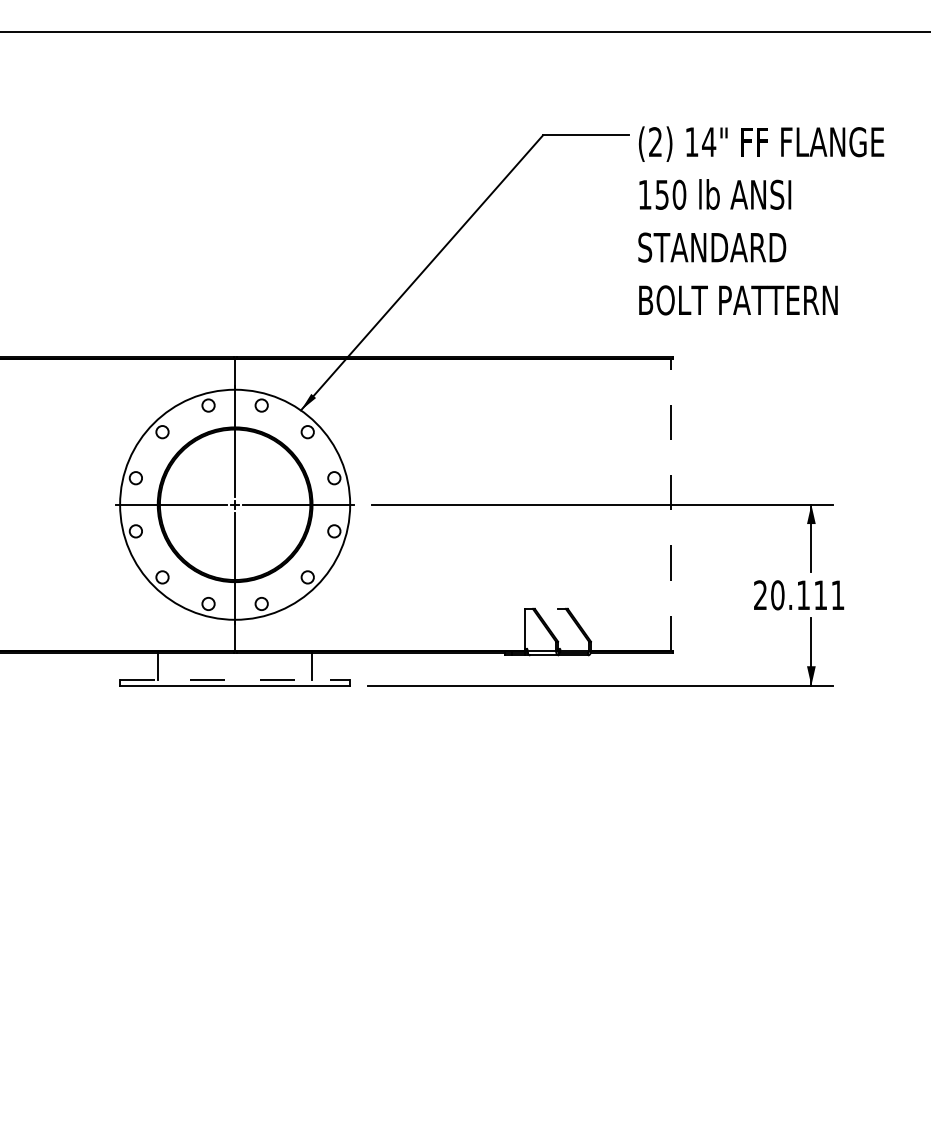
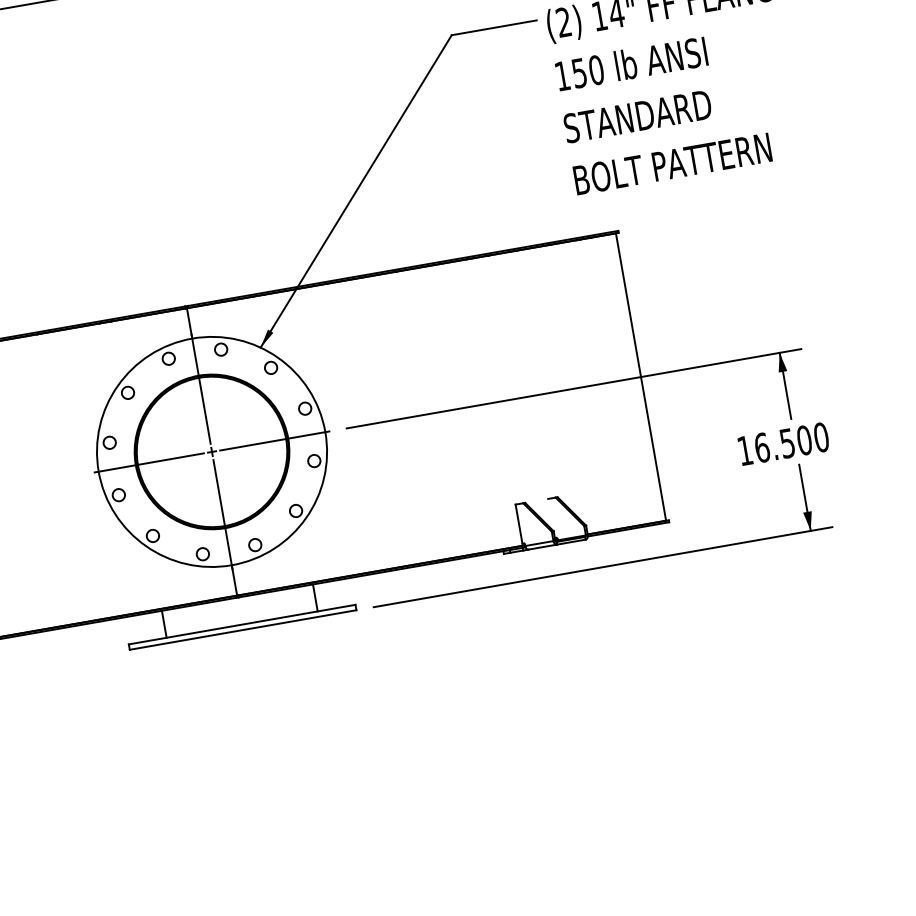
line: (670, 504) -> (640, 376), dashed -> solid
text: (799, 595) -> (783, 444), 20.111 -> 16.500
line: (235, 680) -> (242, 624), dashed -> solid

